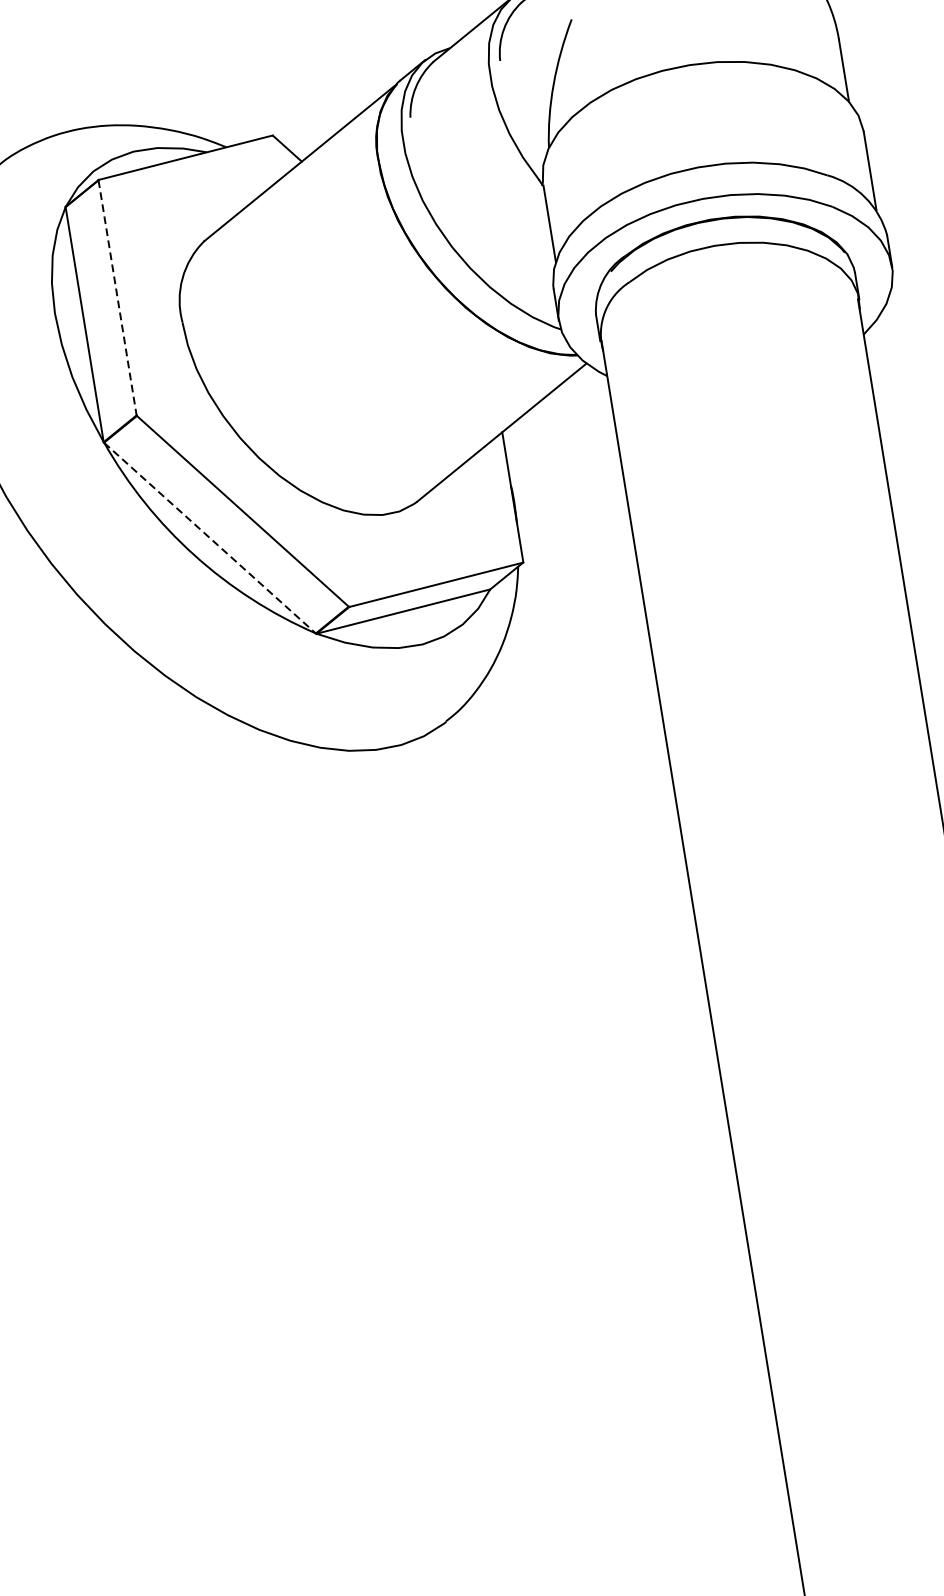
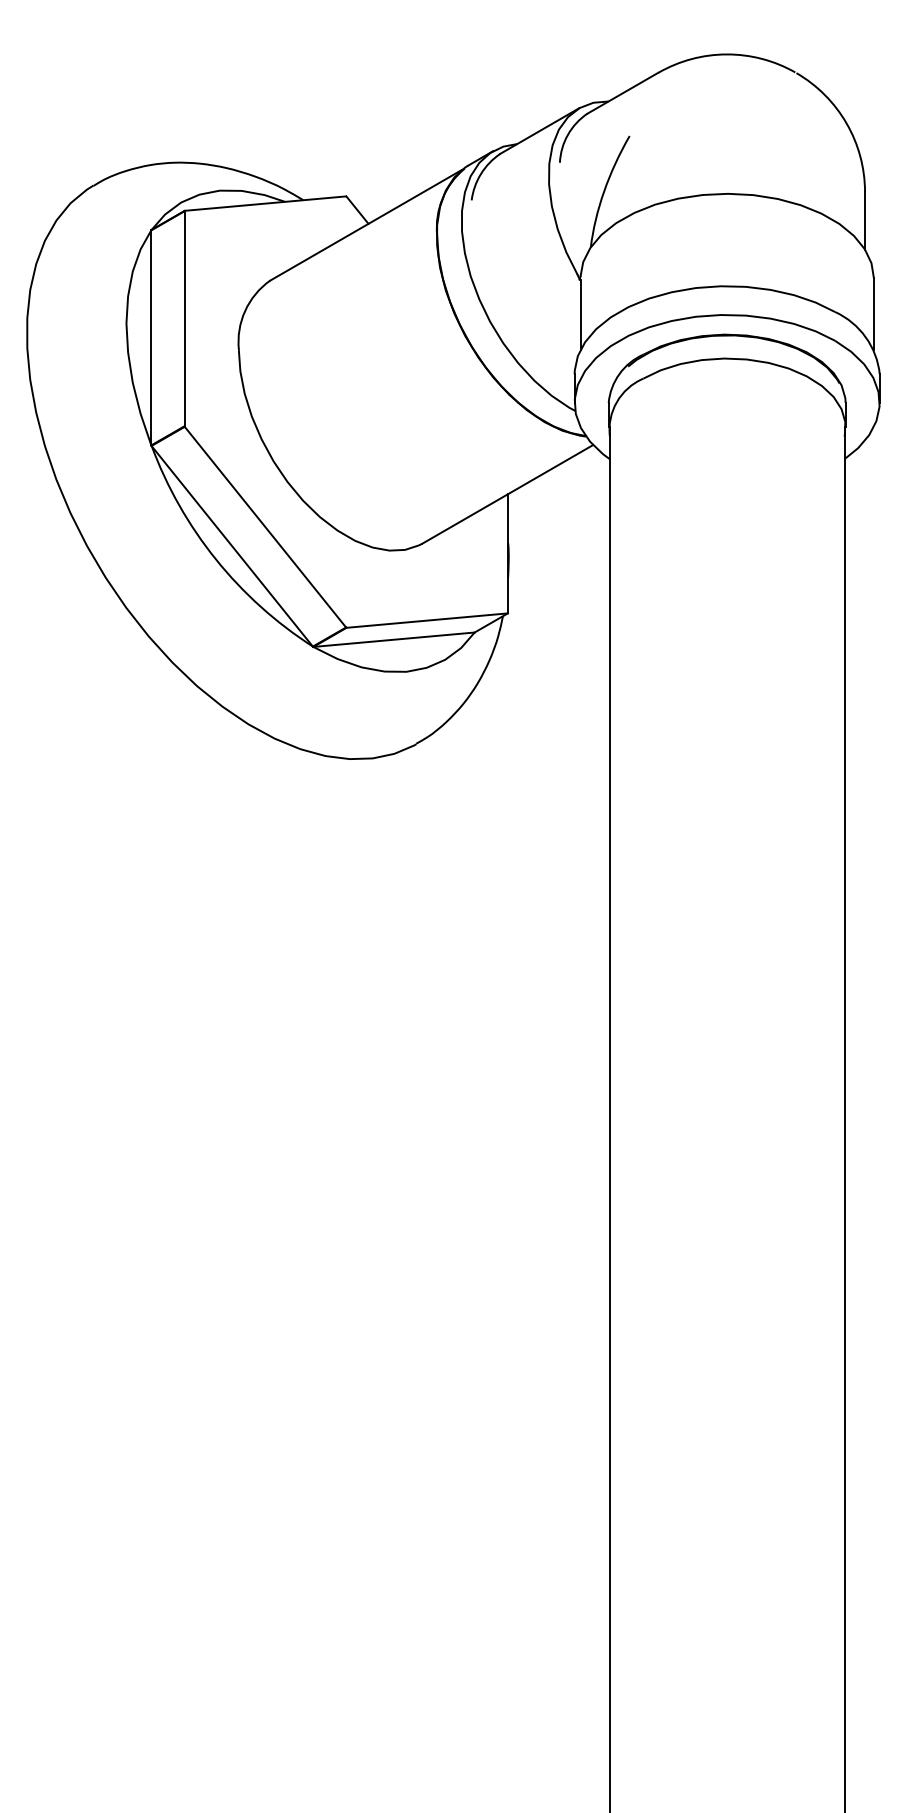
line: (117, 297) -> (184, 318), dashed -> solid
line: (210, 538) -> (232, 546), dashed -> solid

